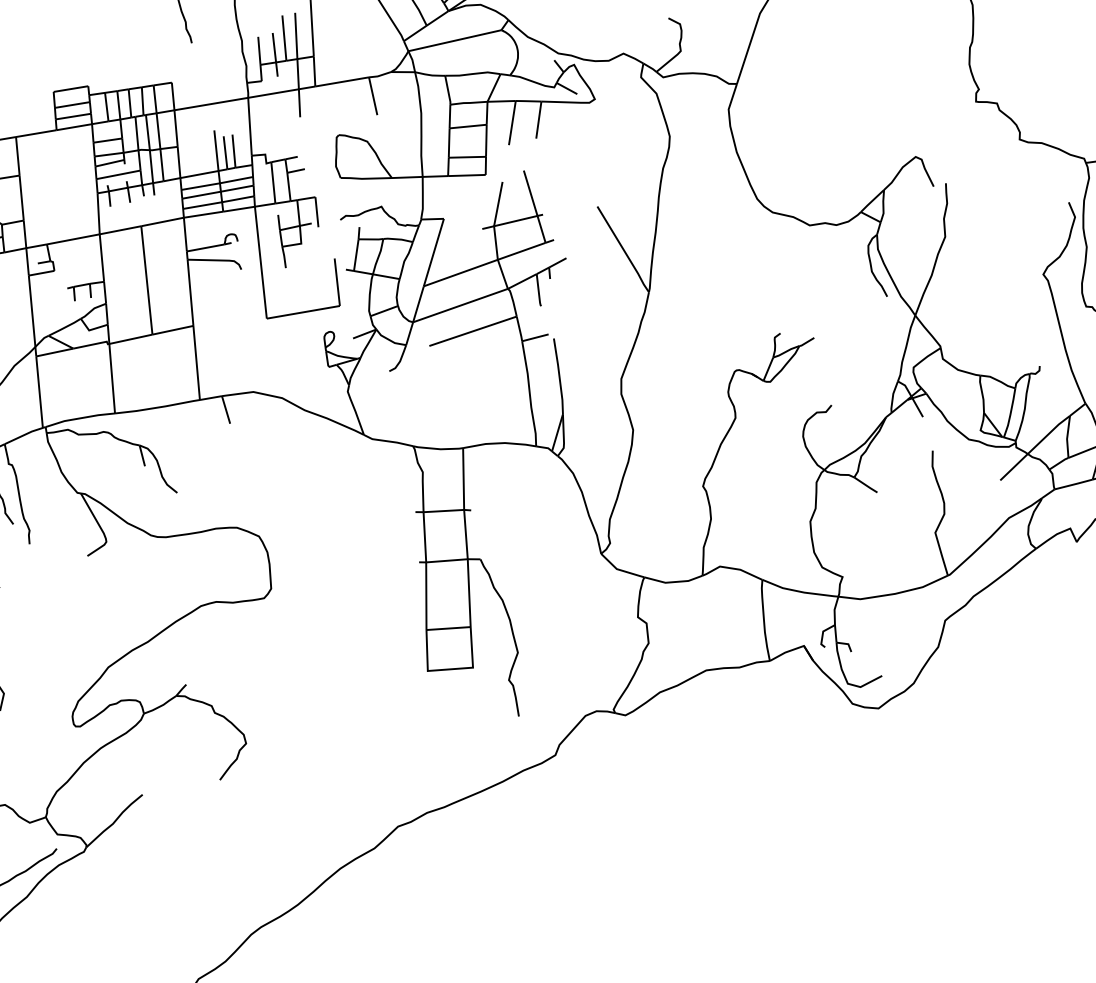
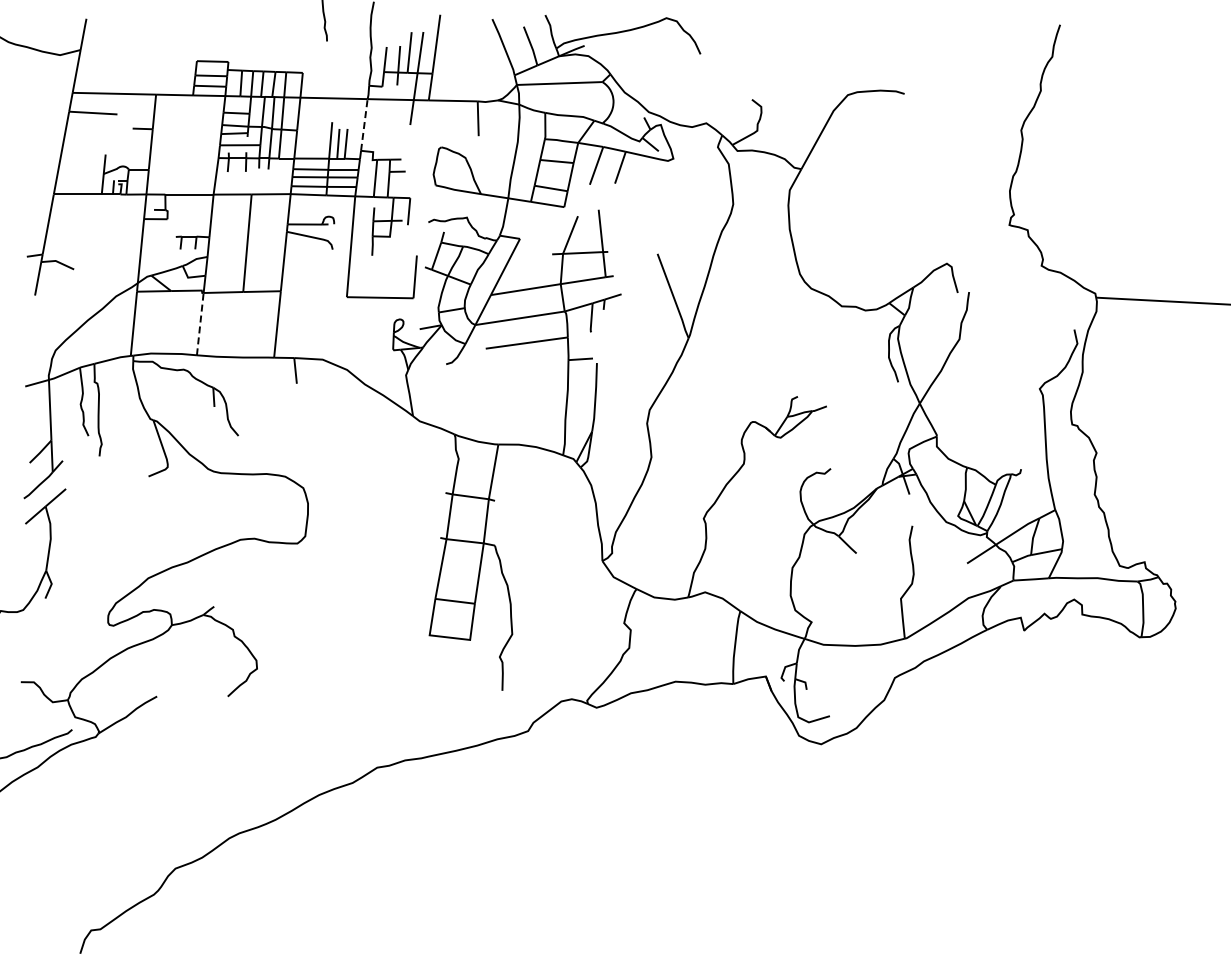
line: (250, 126) -> (364, 124), solid -> dashed
line: (112, 377) -> (200, 323), solid -> dashed

